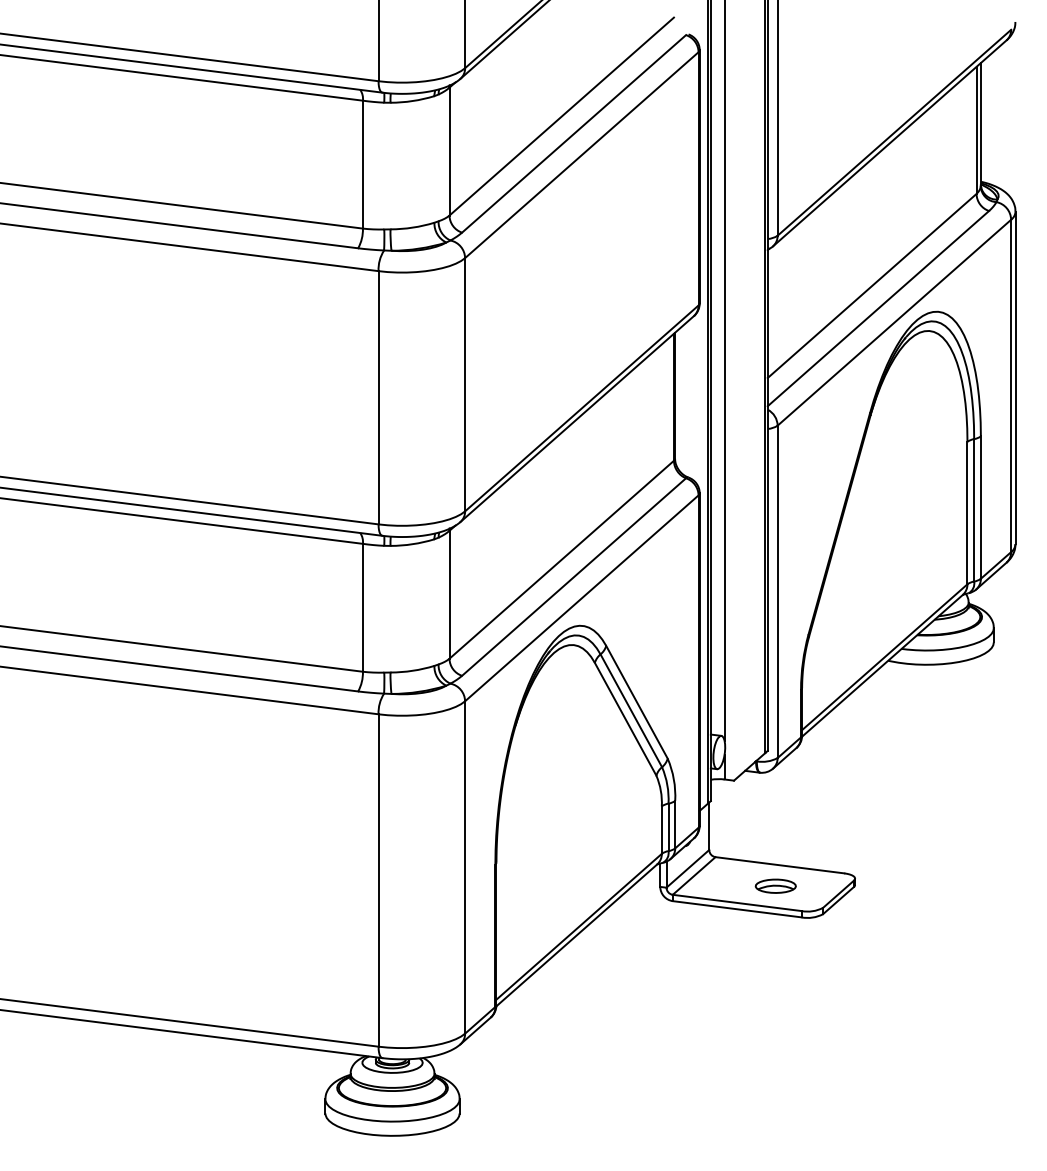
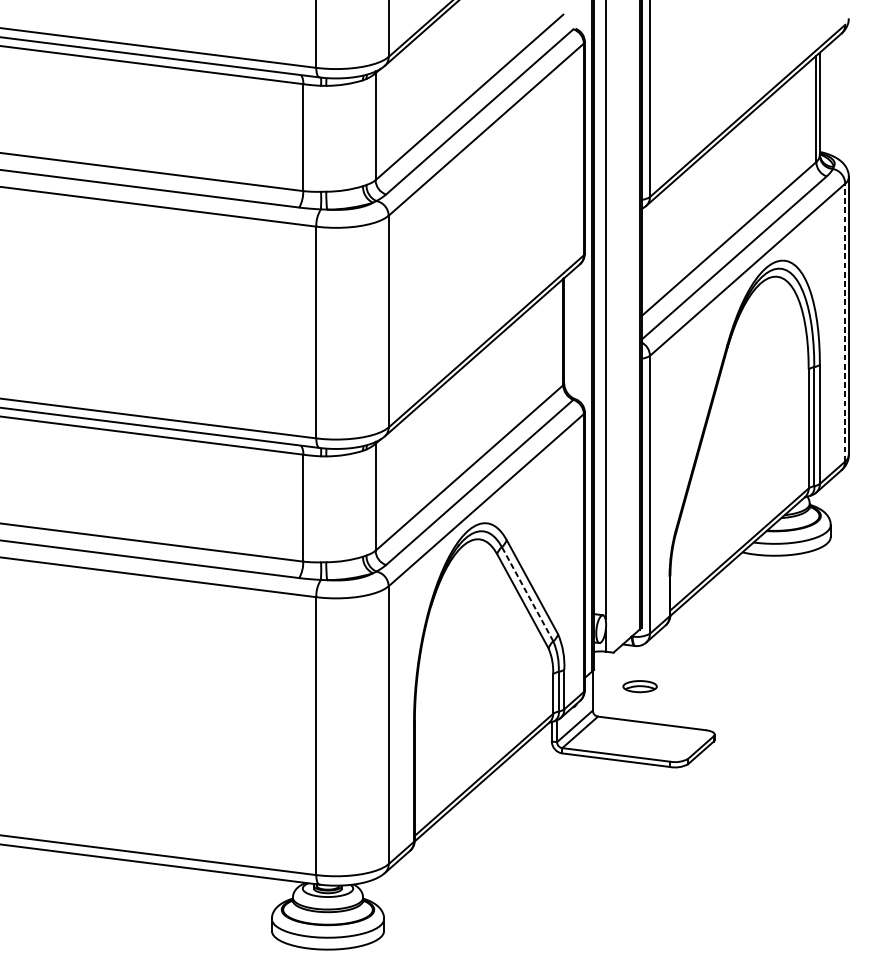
line: (1011, 385) -> (845, 322), solid -> dashed
line: (631, 710) -> (527, 594), solid -> dashed
part: (775, 885) -> (639, 685), moved

